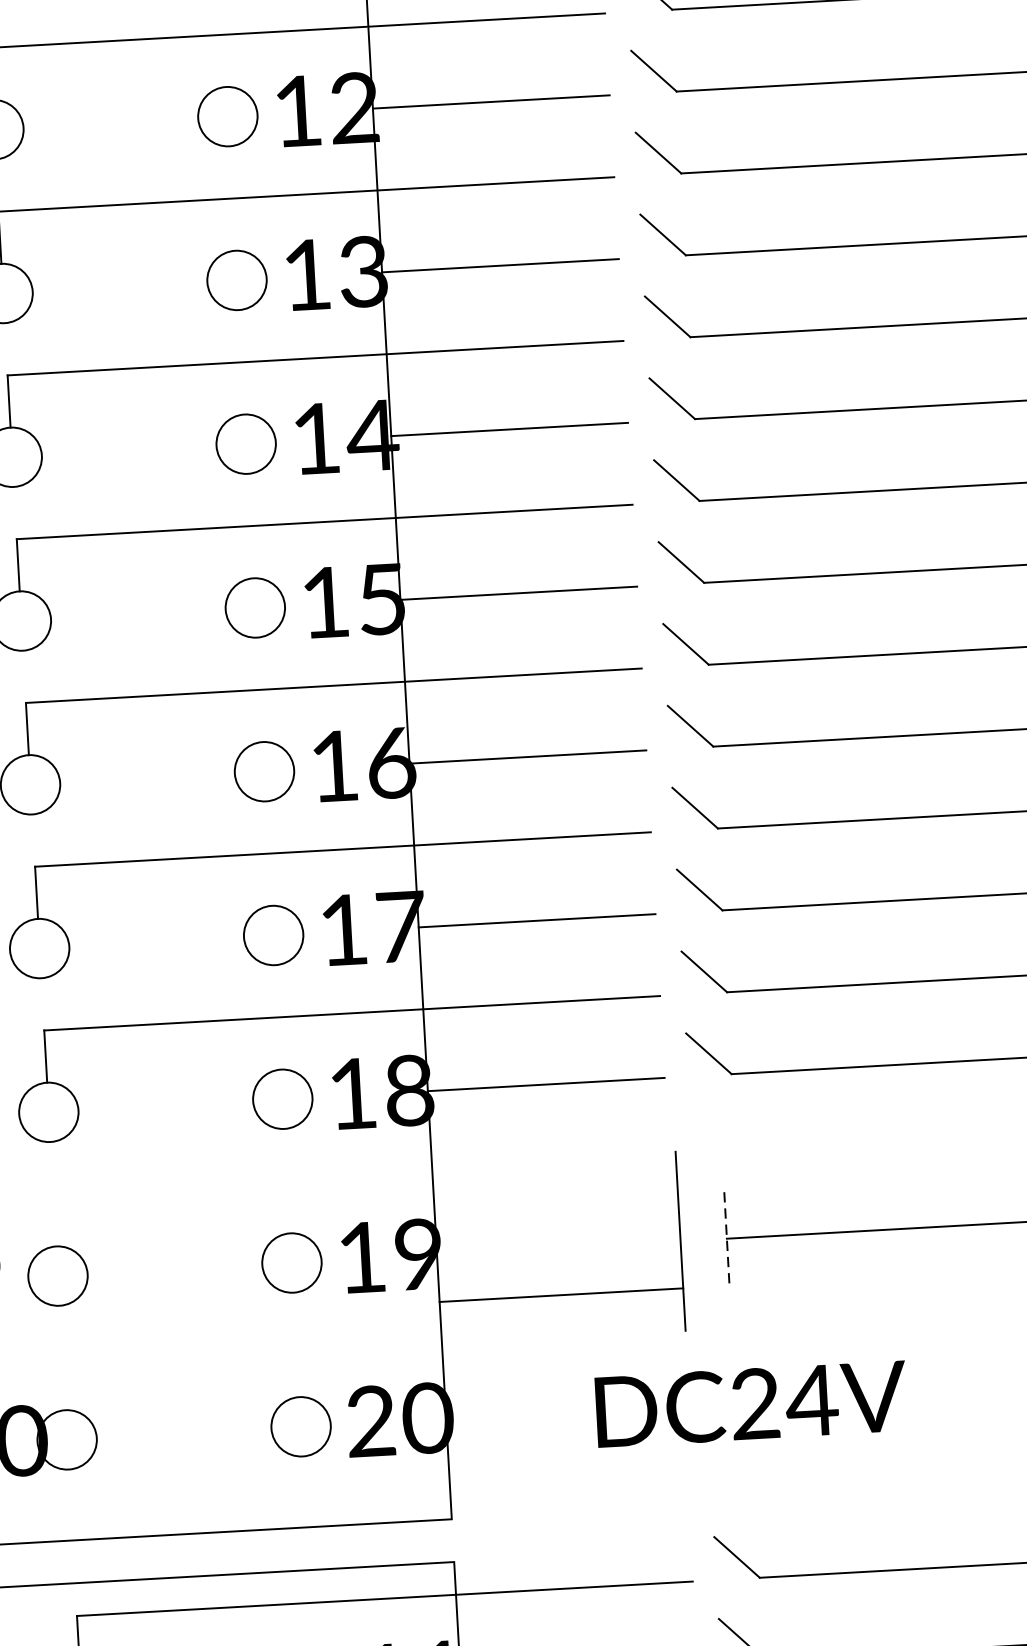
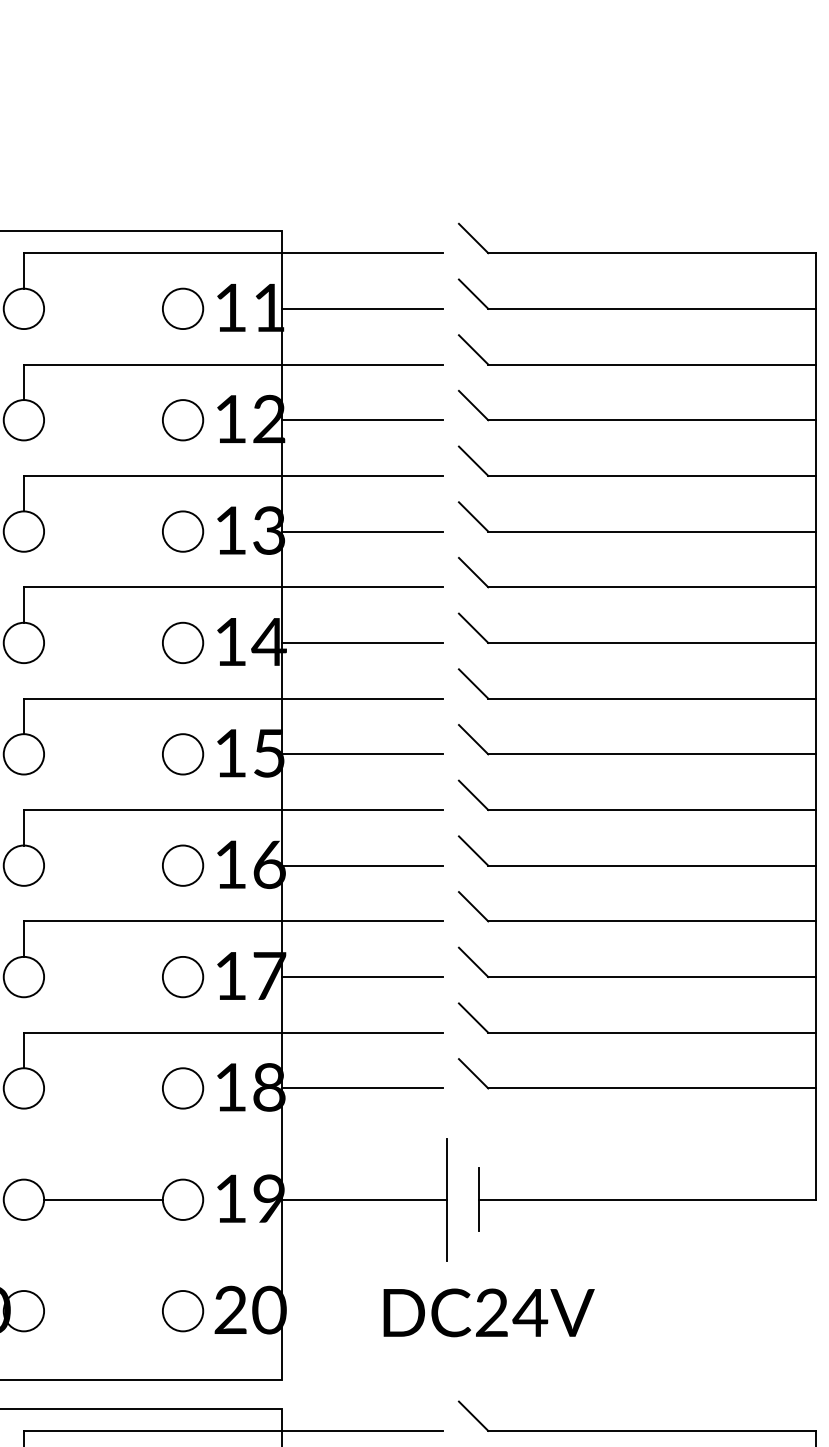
line: (726, 1238) -> (478, 1199), dashed -> solid
line: (174, 1269) -> (103, 1199), added
line: (561, 1294) -> (364, 1199), moved

